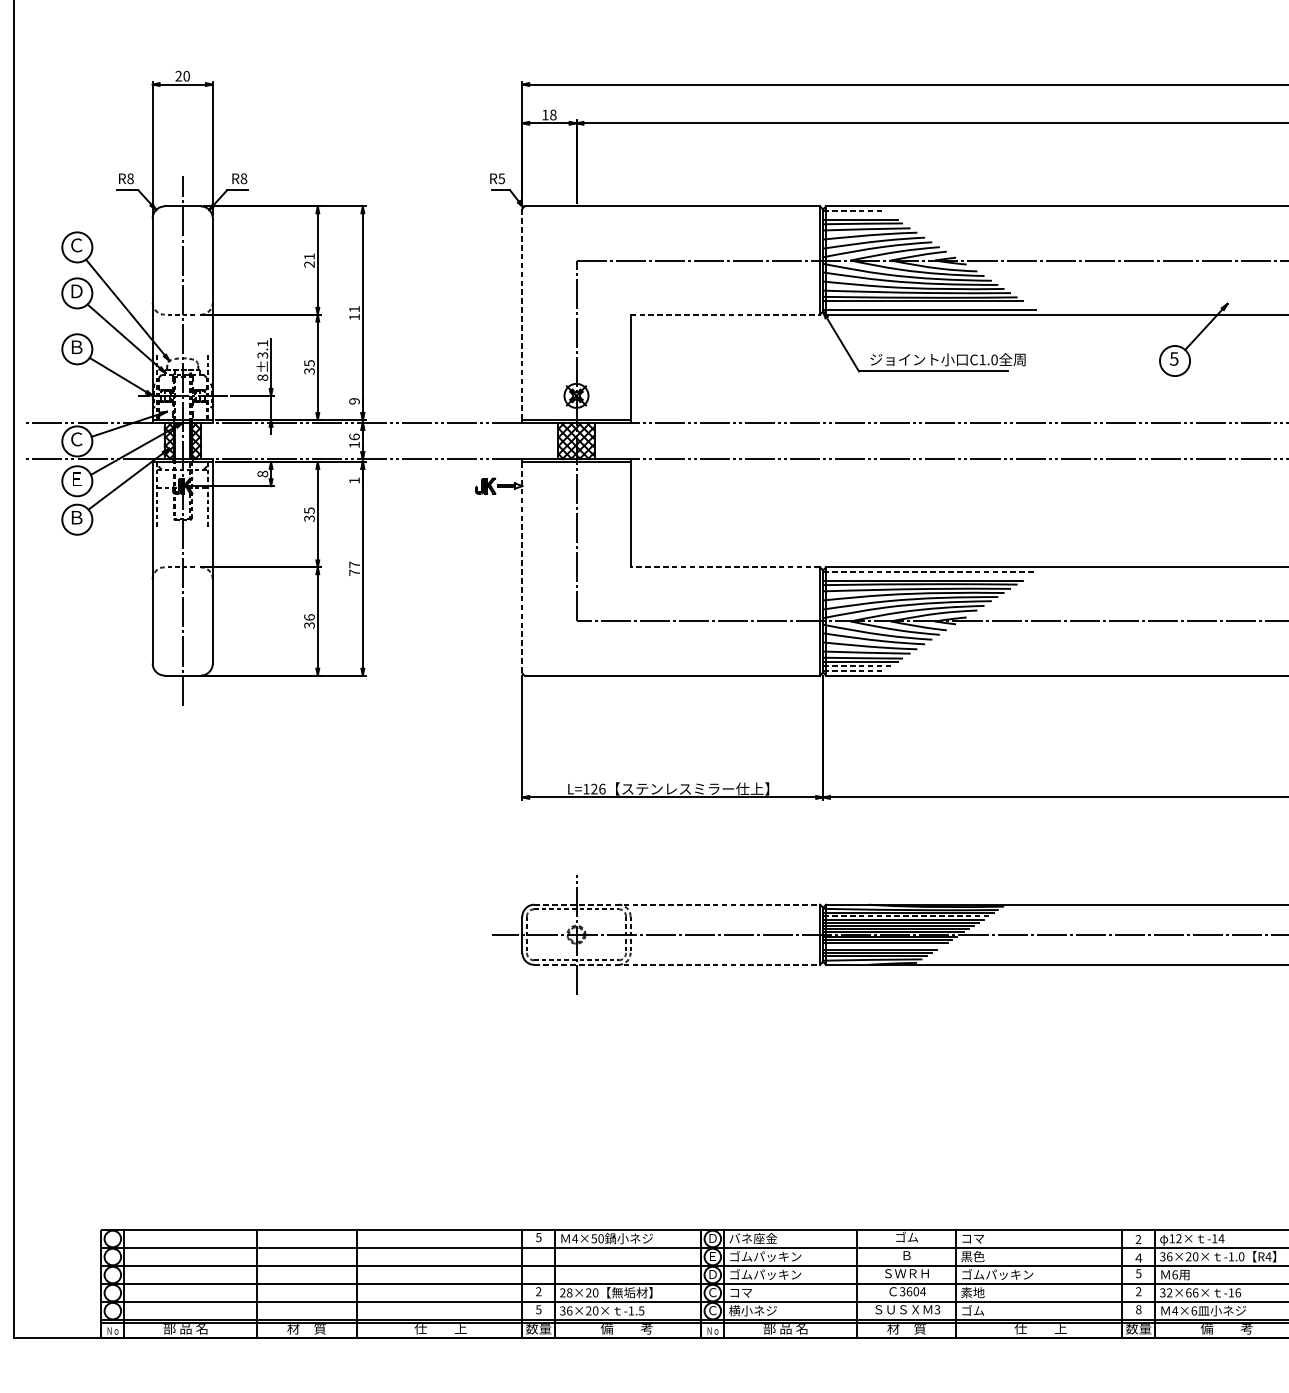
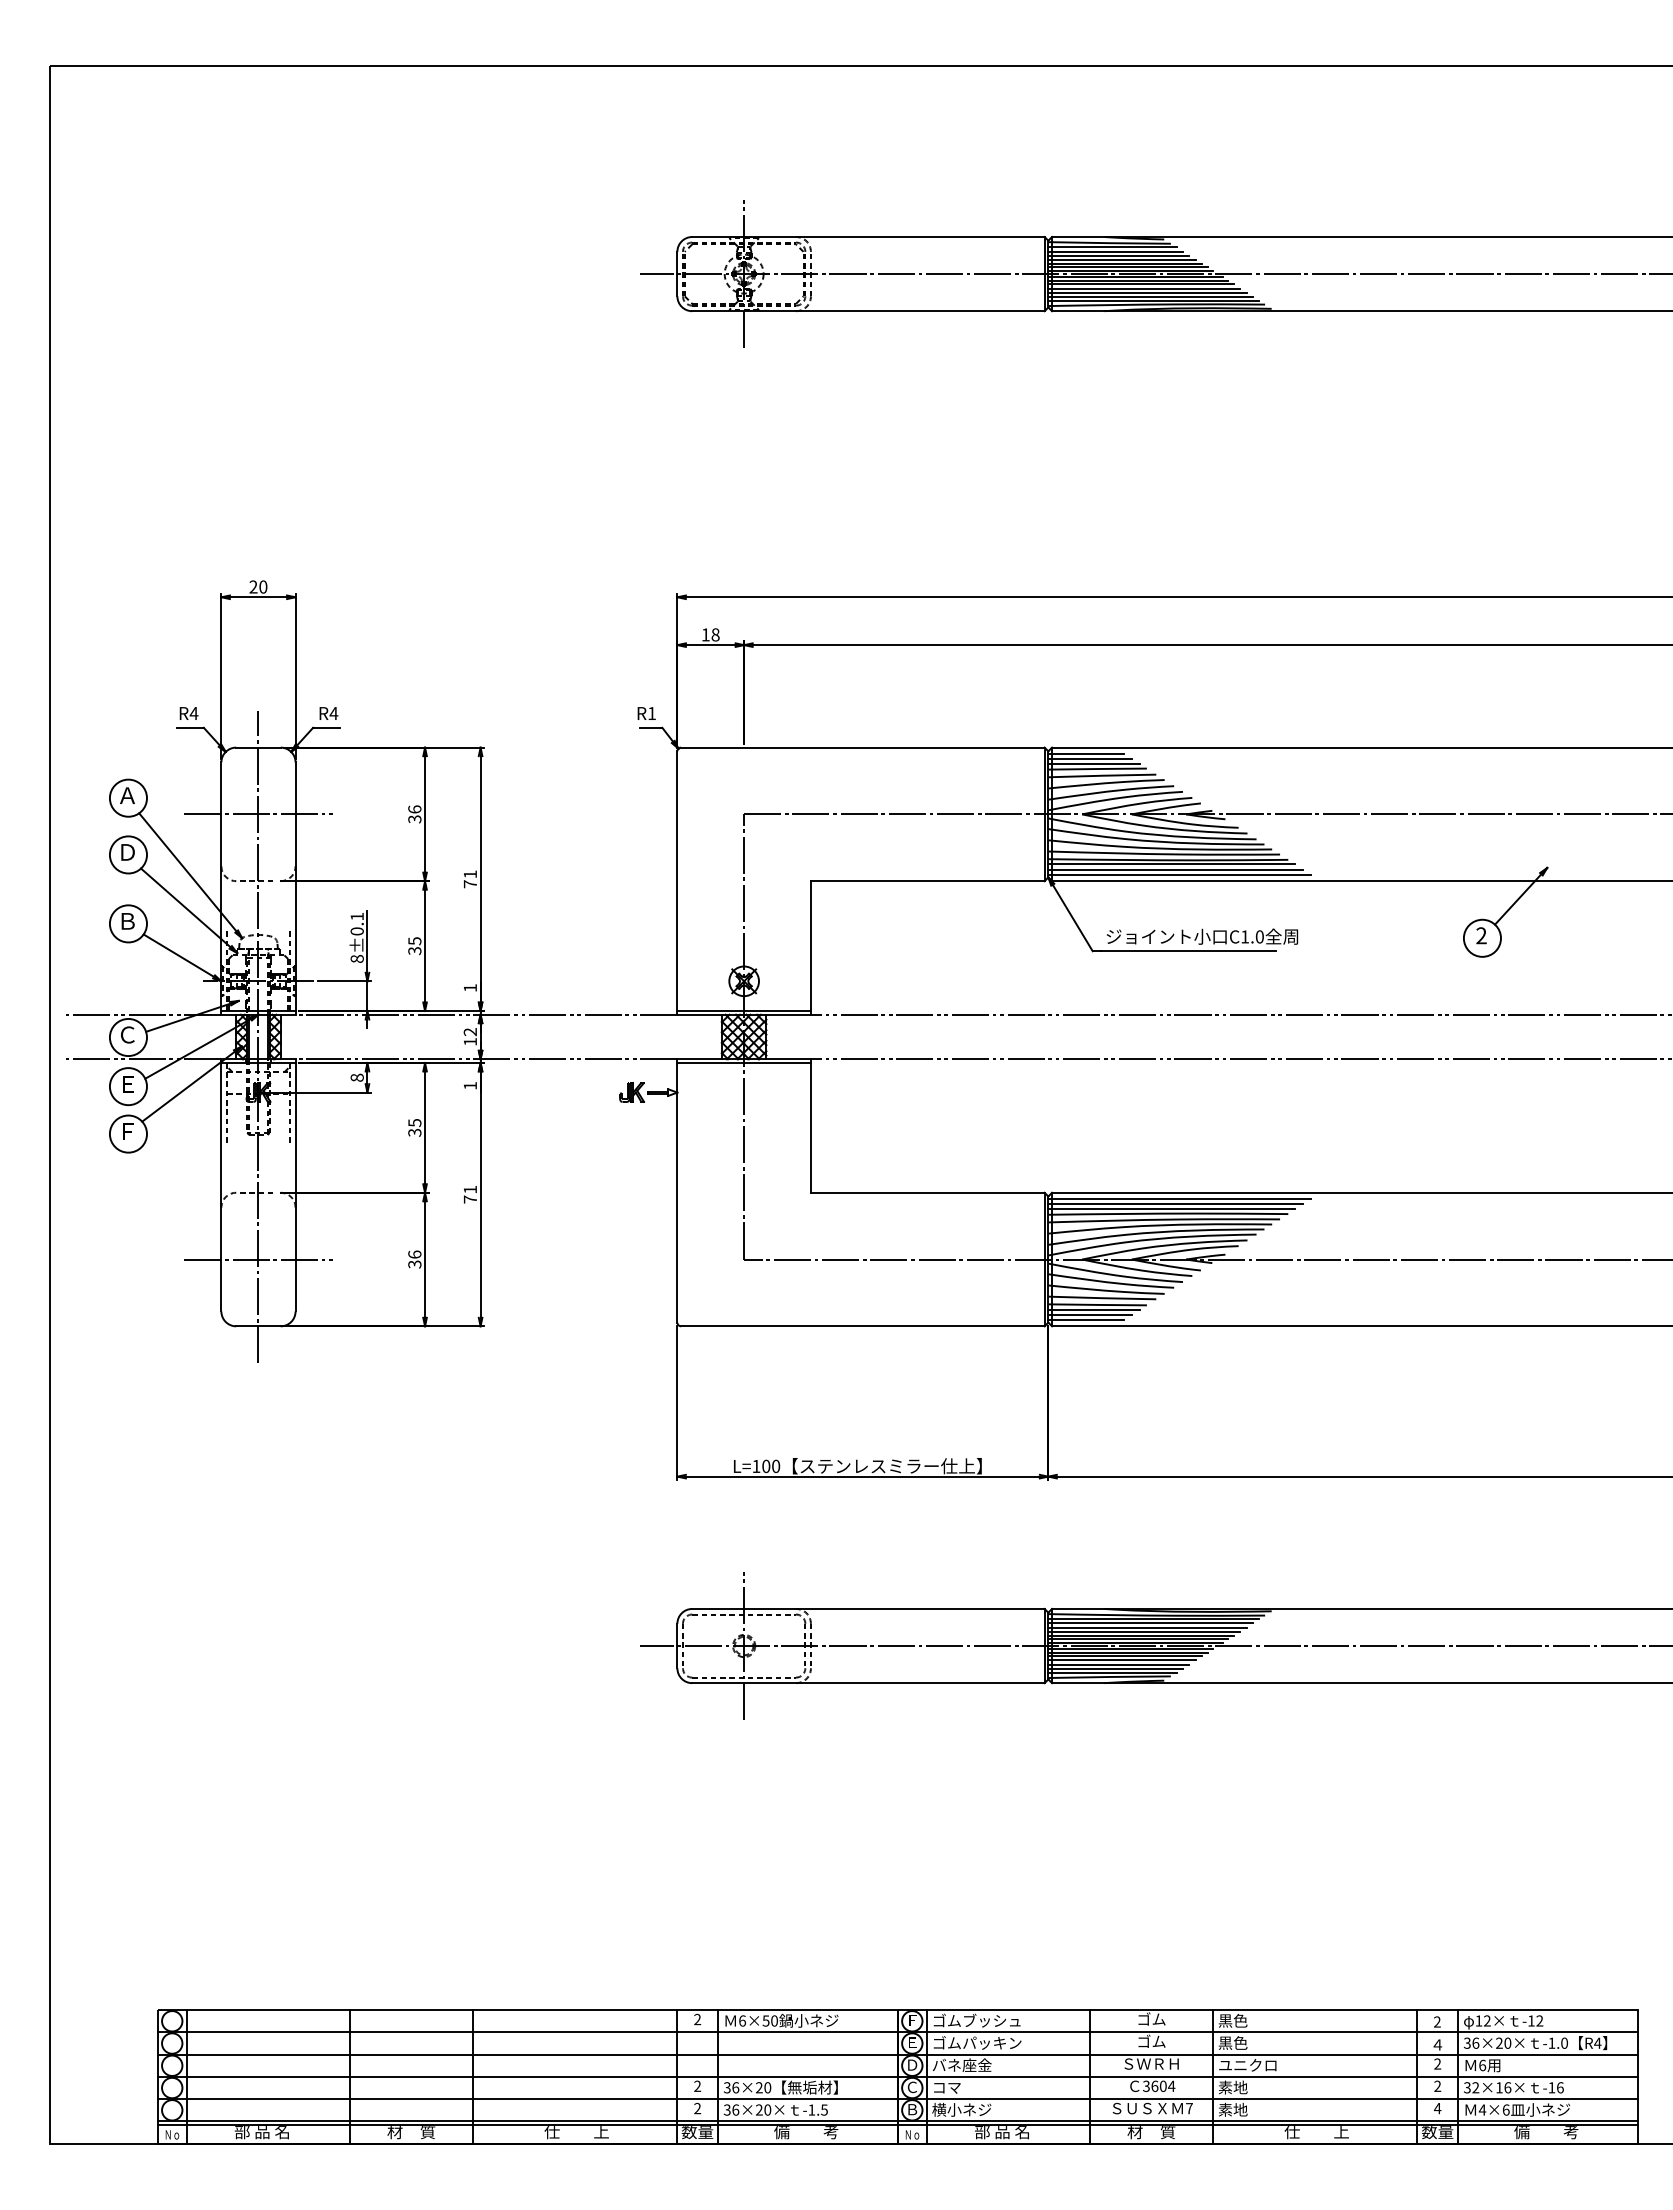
text: (130, 178) -> (193, 713), R8 -> R4
text: (243, 178) -> (333, 713), R8 -> R4
text: (501, 178) -> (651, 713), R5 -> R1
line: (854, 211) -> (1086, 753), dashed -> solid
line: (857, 215) -> (1090, 758), added
text: (76, 245) -> (127, 795), Ｃ -> Ａ
line: (182, 260) -> (258, 814), added
text: (309, 260) -> (414, 814), 21 -> 36
line: (926, 305) -> (1175, 869), added
line: (522, 314) -> (677, 881), dashed -> solid
line: (725, 314) -> (927, 881), dashed -> solid
text: (354, 317) -> (470, 884), 11 -> 71
text: (262, 355) -> (356, 931), 8±3.1 -> 8±0.1
text: (1174, 358) -> (1481, 935), 5 -> 2
text: (353, 401) -> (469, 988), 9 -> 1
text: (354, 437) -> (470, 1032), 16 -> 12
text: (76, 517) -> (127, 1131), Ｂ -> Ｆ
text: (354, 564) -> (470, 1189), 77 -> 71
line: (522, 567) -> (677, 1192), dashed -> solid
line: (725, 567) -> (927, 1192), dashed -> solid
line: (930, 571) -> (1180, 1198), dashed -> solid
line: (926, 576) -> (1175, 1204), added
line: (182, 621) -> (258, 1259), added
line: (857, 665) -> (1090, 1314), dashed -> solid
line: (854, 670) -> (1086, 1320), dashed -> solid
text: (598, 789) -> (771, 1466), L=126 -> L=100
line: (677, 904) -> (868, 1608), dashed -> solid
line: (906, 916) -> (1151, 1623), dashed -> solid
line: (882, 946) -> (1121, 1660), added
line: (677, 965) -> (868, 1683), dashed -> solid
text: (538, 1237) -> (697, 2019), 5 -> 2
text: (575, 1238) -> (742, 2020), 4×50 -> 6×50
text: (712, 1238) -> (912, 2020), Ｄ -> Ｆ
text: (764, 1238) -> (976, 2020), バネ座金 -> ゴムブッシュ
text: (972, 1238) -> (1232, 2020), コマ -> 黒色
text: (1221, 1238) -> (1539, 2020), -14 -> -12
text: (906, 1254) -> (1151, 2040), Ｂ -> ゴム
text: (1138, 1273) -> (1437, 2063), 5 -> 2
text: (764, 1274) -> (976, 2064), ゴムパッキン -> バネ座金
text: (997, 1274) -> (1263, 2064), ゴムパッキン -> ユニクロ
text: (566, 1292) -> (731, 2087), 28×20 -> 36×20
text: (1188, 1292) -> (1499, 2087), 32×66× -> 32×16×
text: (538, 1309) -> (697, 2108), 5 -> 2
text: (937, 1309) -> (1189, 2108), 3 -> 7
text: (1138, 1309) -> (1437, 2108), 8 -> 4
text: (712, 1310) -> (912, 2109), Ｃ -> Ｂ
text: (972, 1310) -> (1232, 2109), ゴム -> 素地

